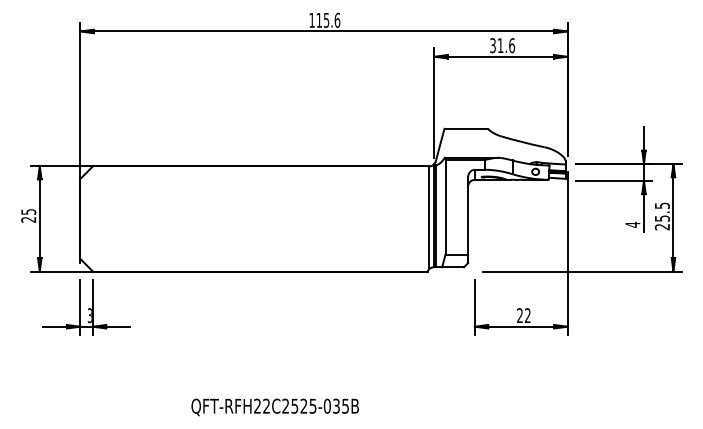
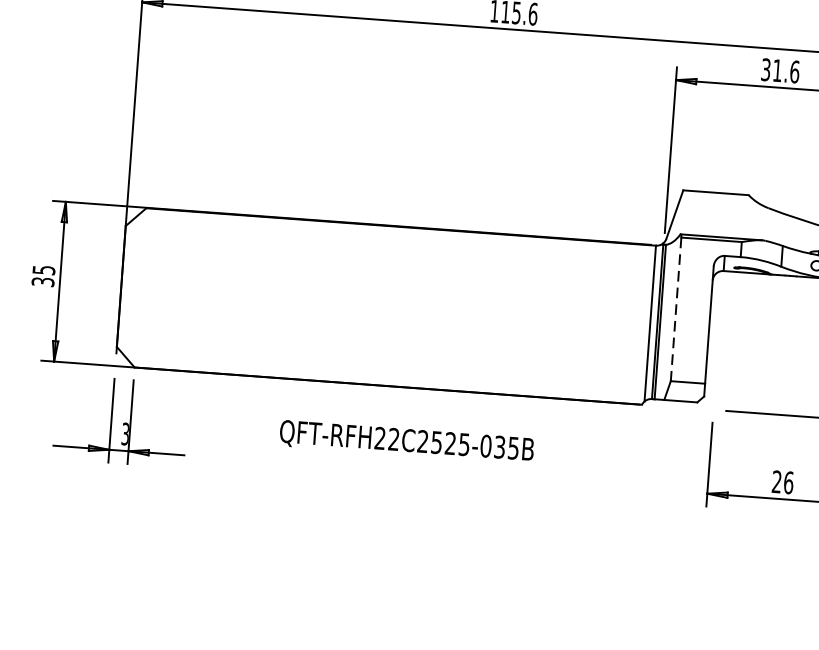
line: (445, 207) -> (676, 309), solid -> dashed
text: (28, 219) -> (42, 281), 25 -> 35
text: (527, 315) -> (788, 482), 22 -> 26
text: (274, 407) -> (405, 442), moved

